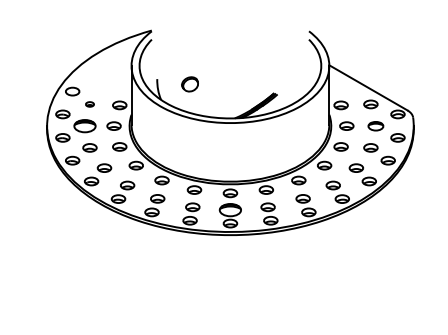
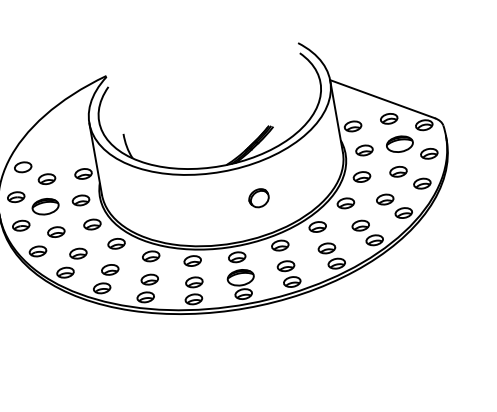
part: (189, 84) -> (258, 198), moved
part: (89, 104) -> (46, 179), size x1.67
part: (375, 126) -> (399, 144), size x1.43

